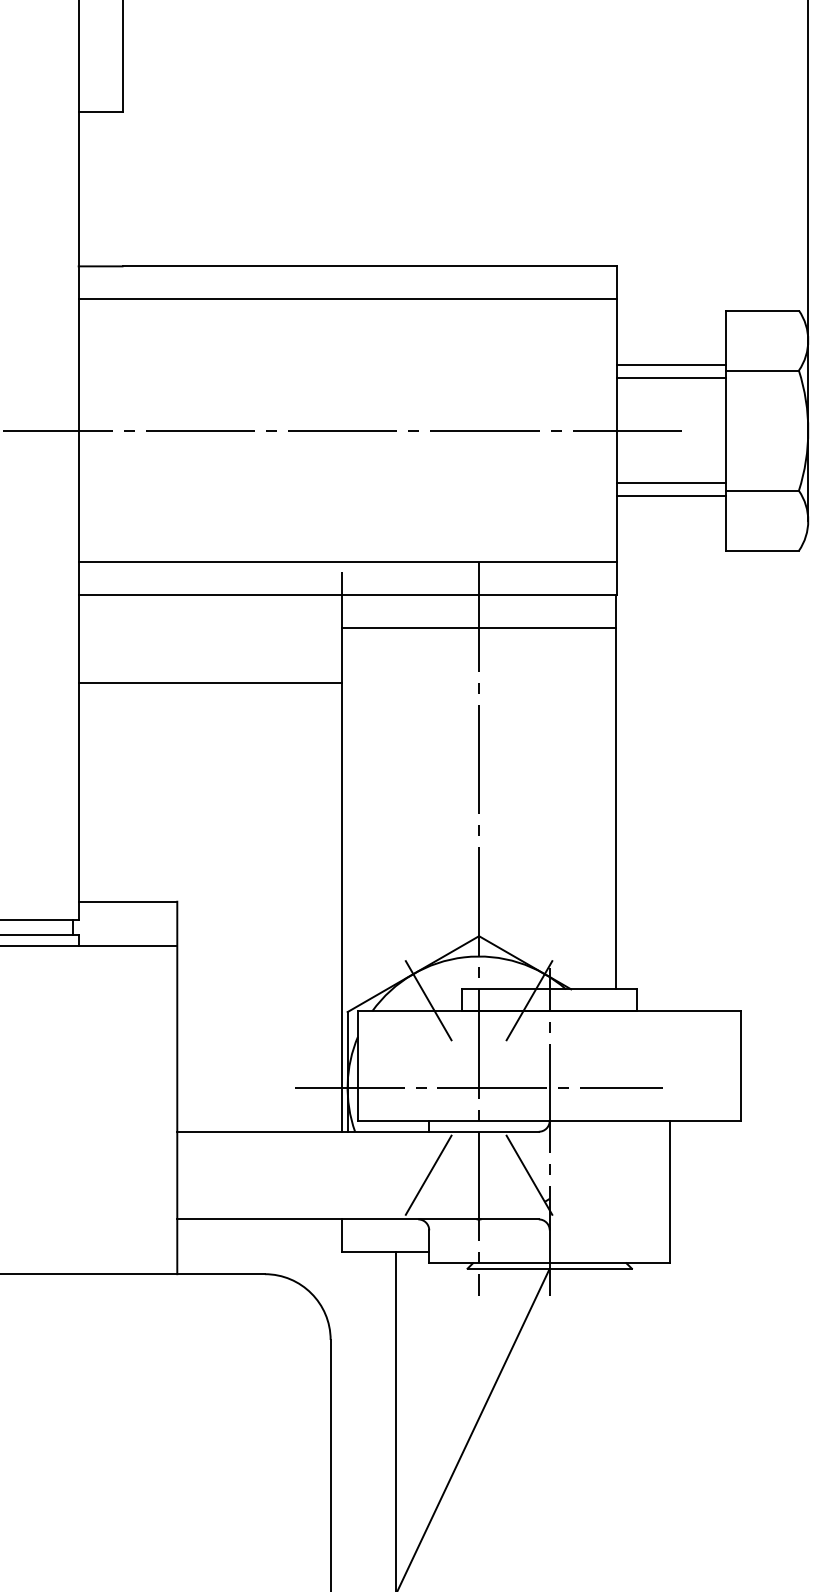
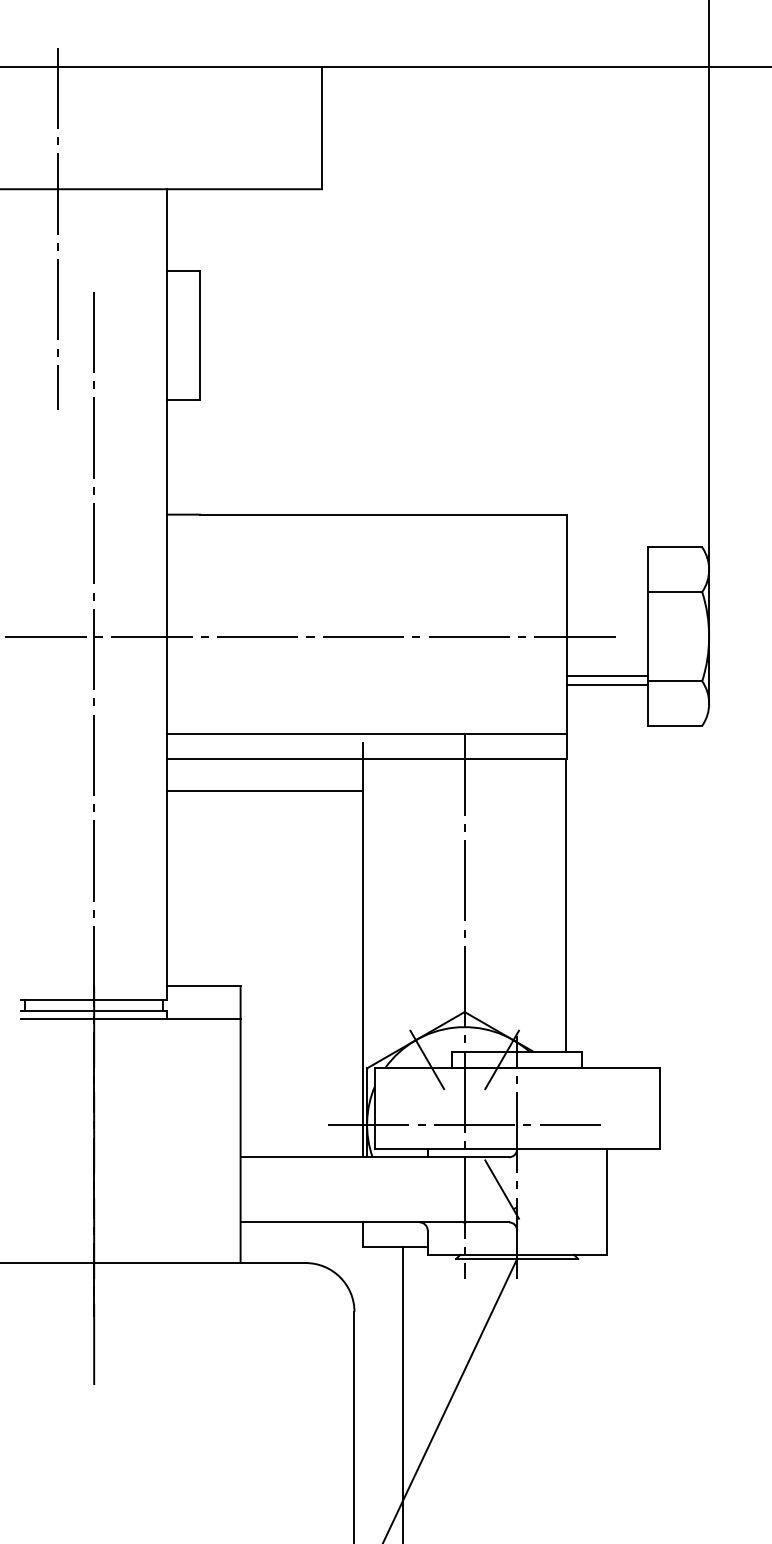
line: (346, 299) -> (366, 539), removed
line: (671, 364) -> (607, 587), removed
line: (671, 377) -> (607, 597), removed
line: (478, 628) -> (464, 783), removed
line: (210, 682) -> (265, 790), moved
line: (427, 1175) -> (426, 1189), removed

